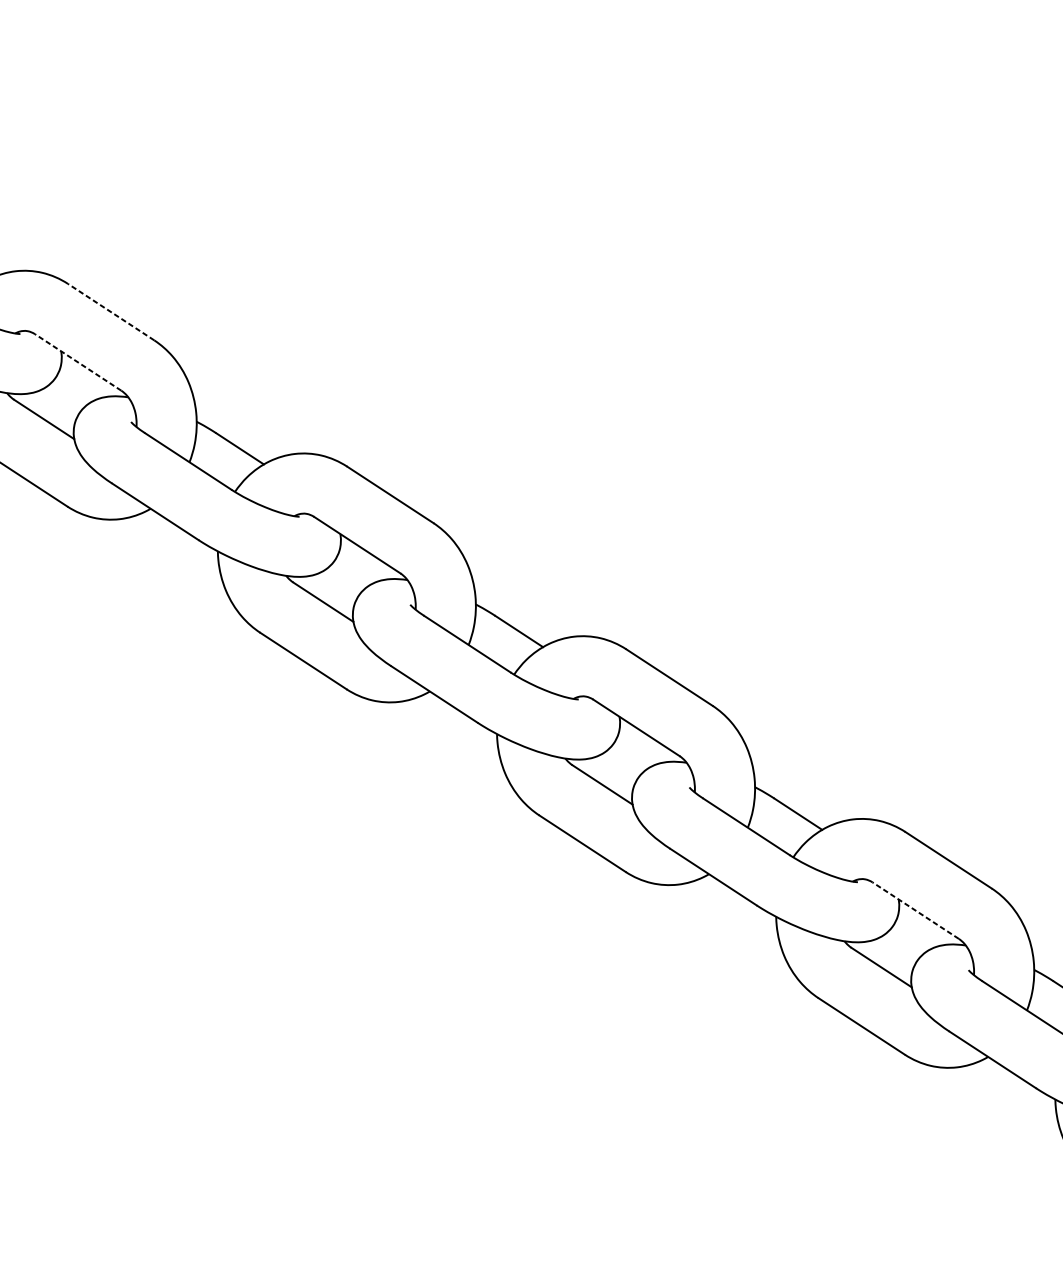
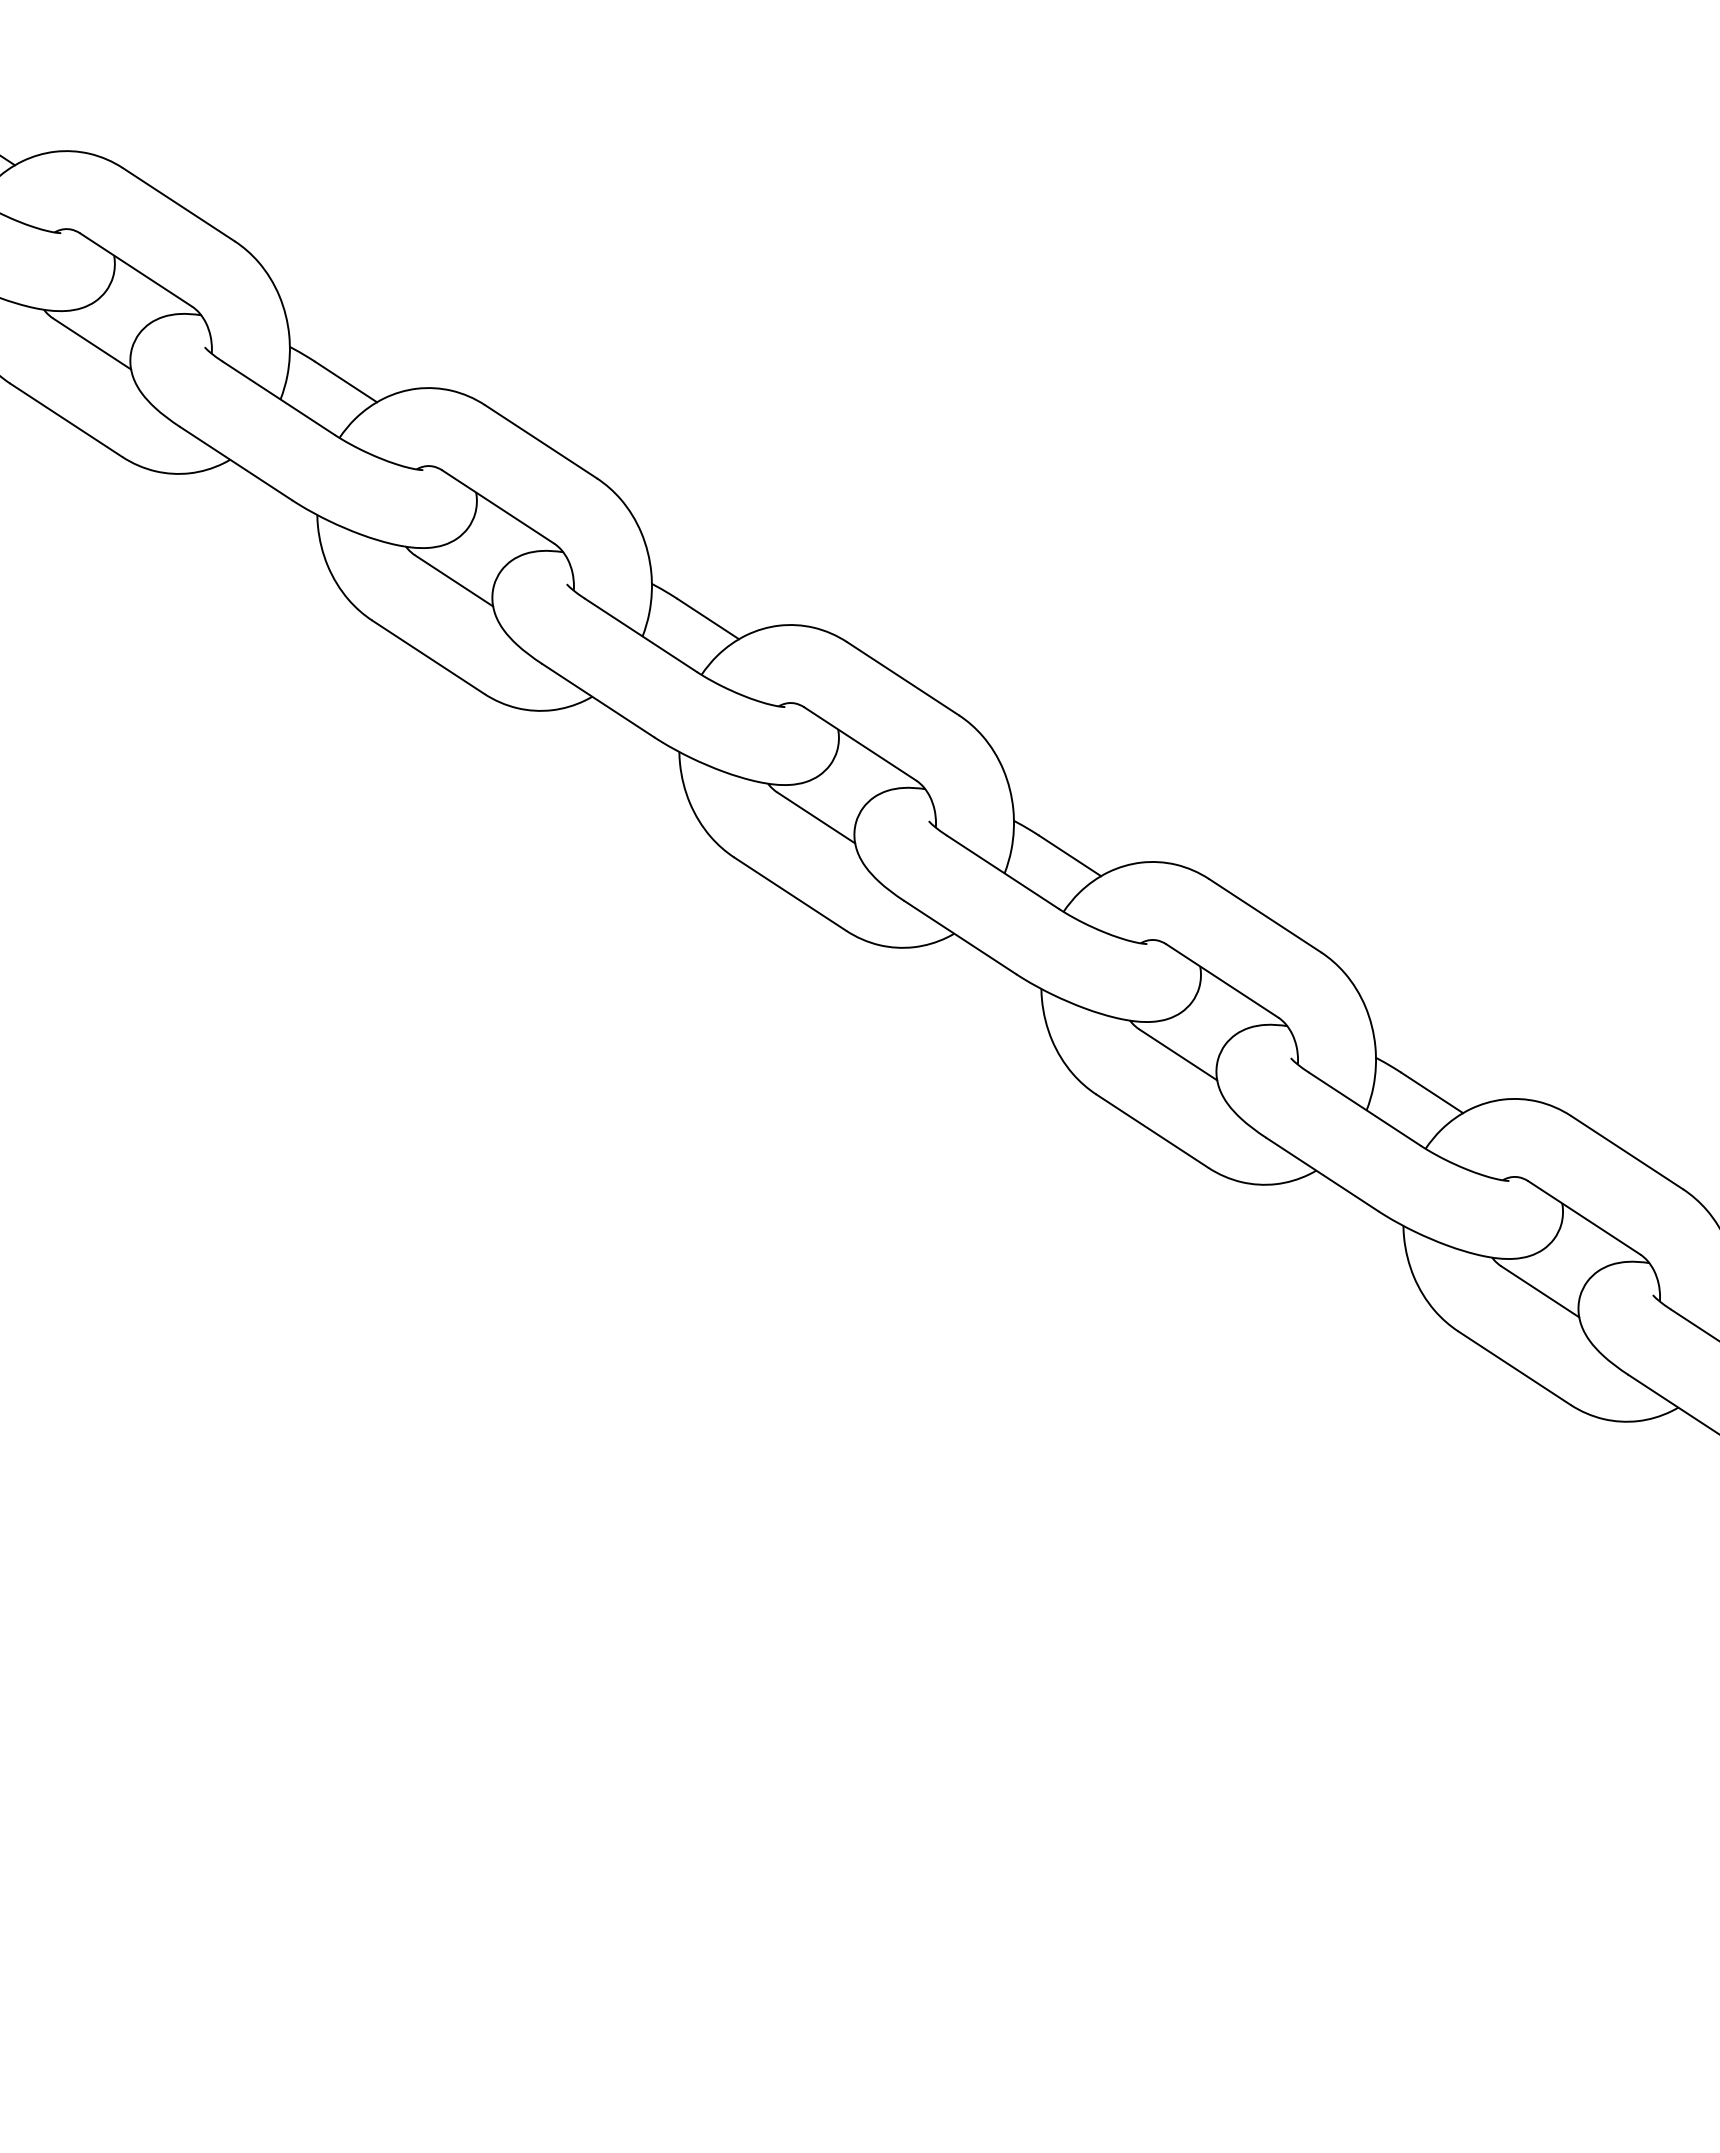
line: (110, 311) -> (540, 441), dashed -> solid
line: (78, 362) -> (498, 507), dashed -> solid
line: (915, 910) -> (1584, 1217), dashed -> solid

